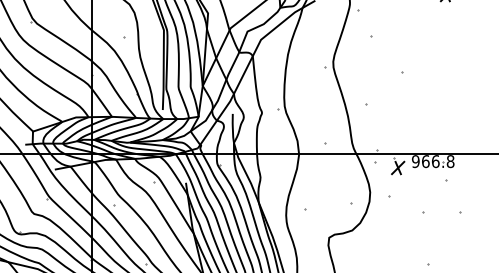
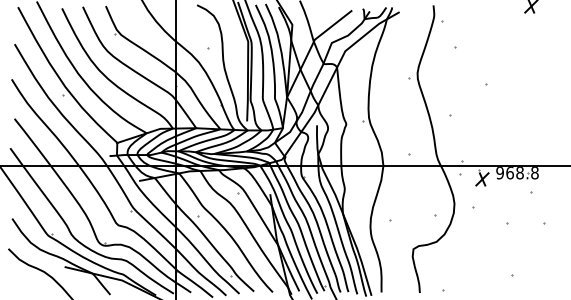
text: (435, 162) -> (519, 173), 966.8 -> 968.8

